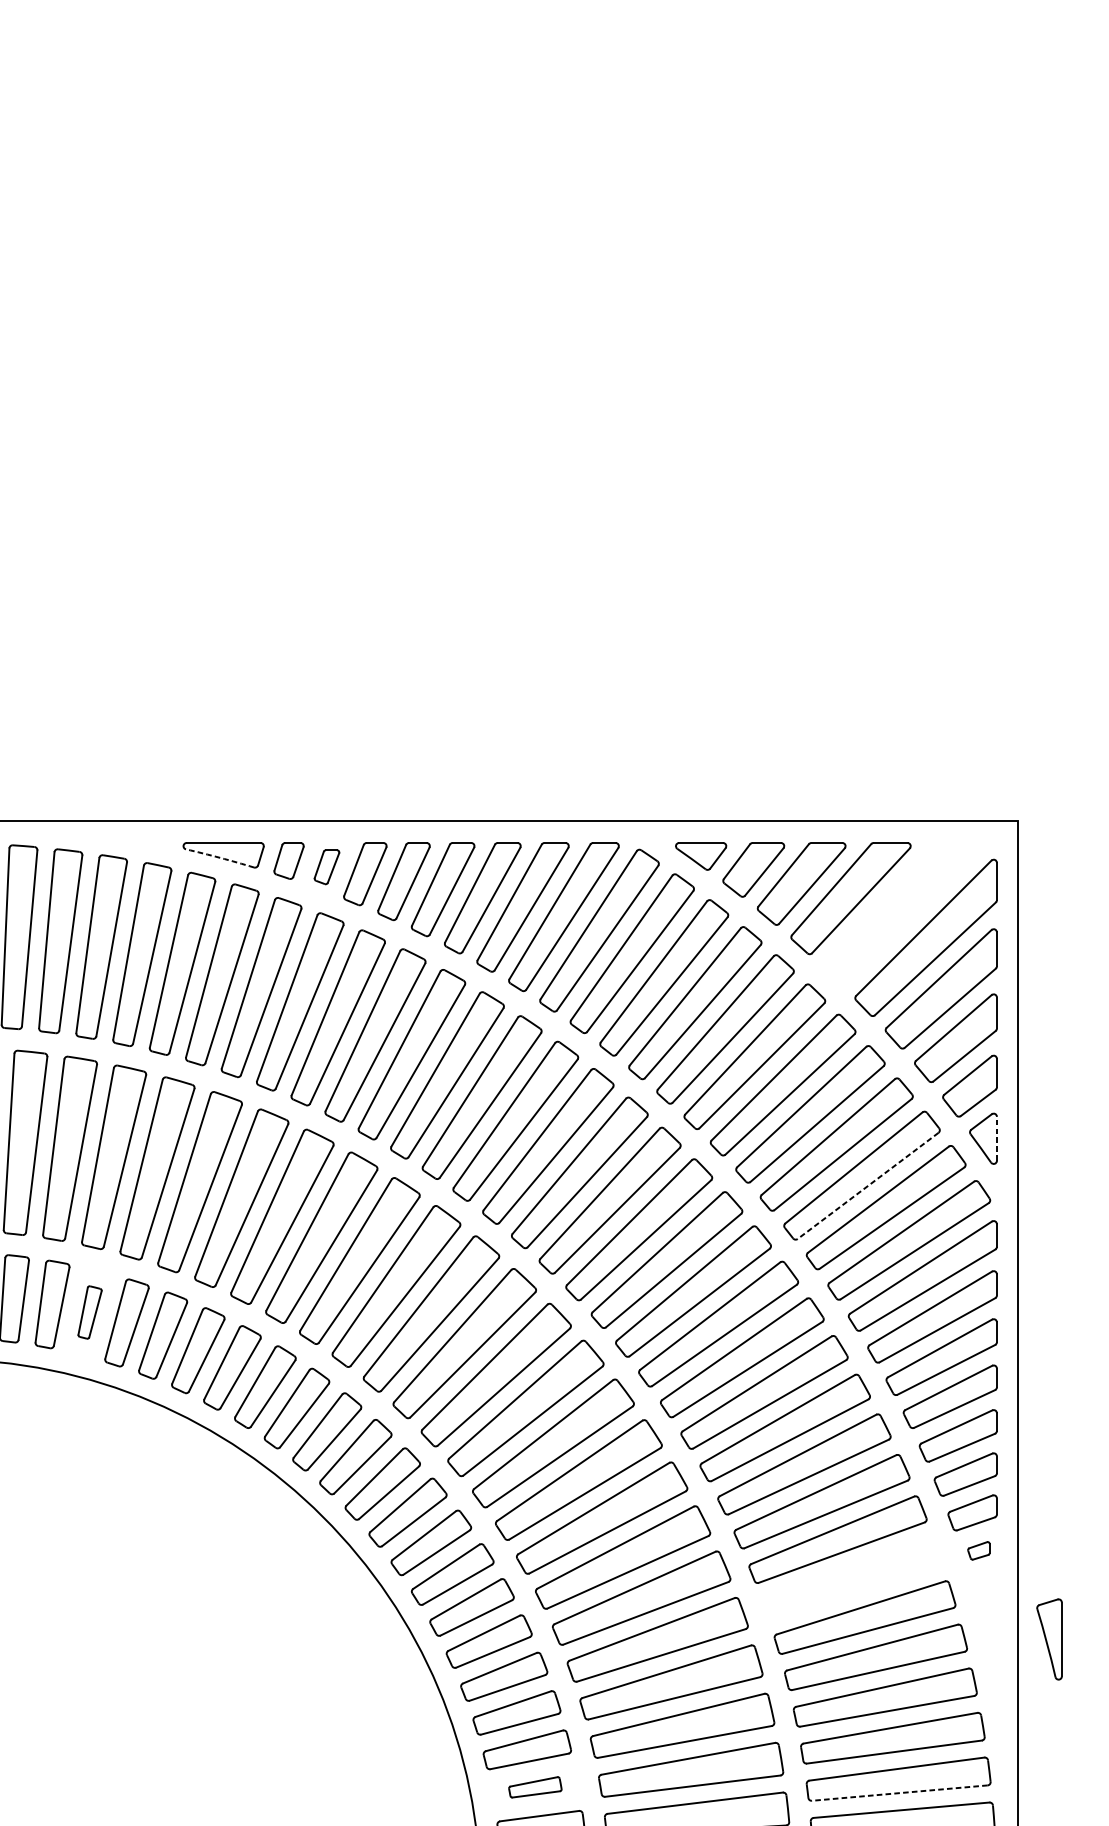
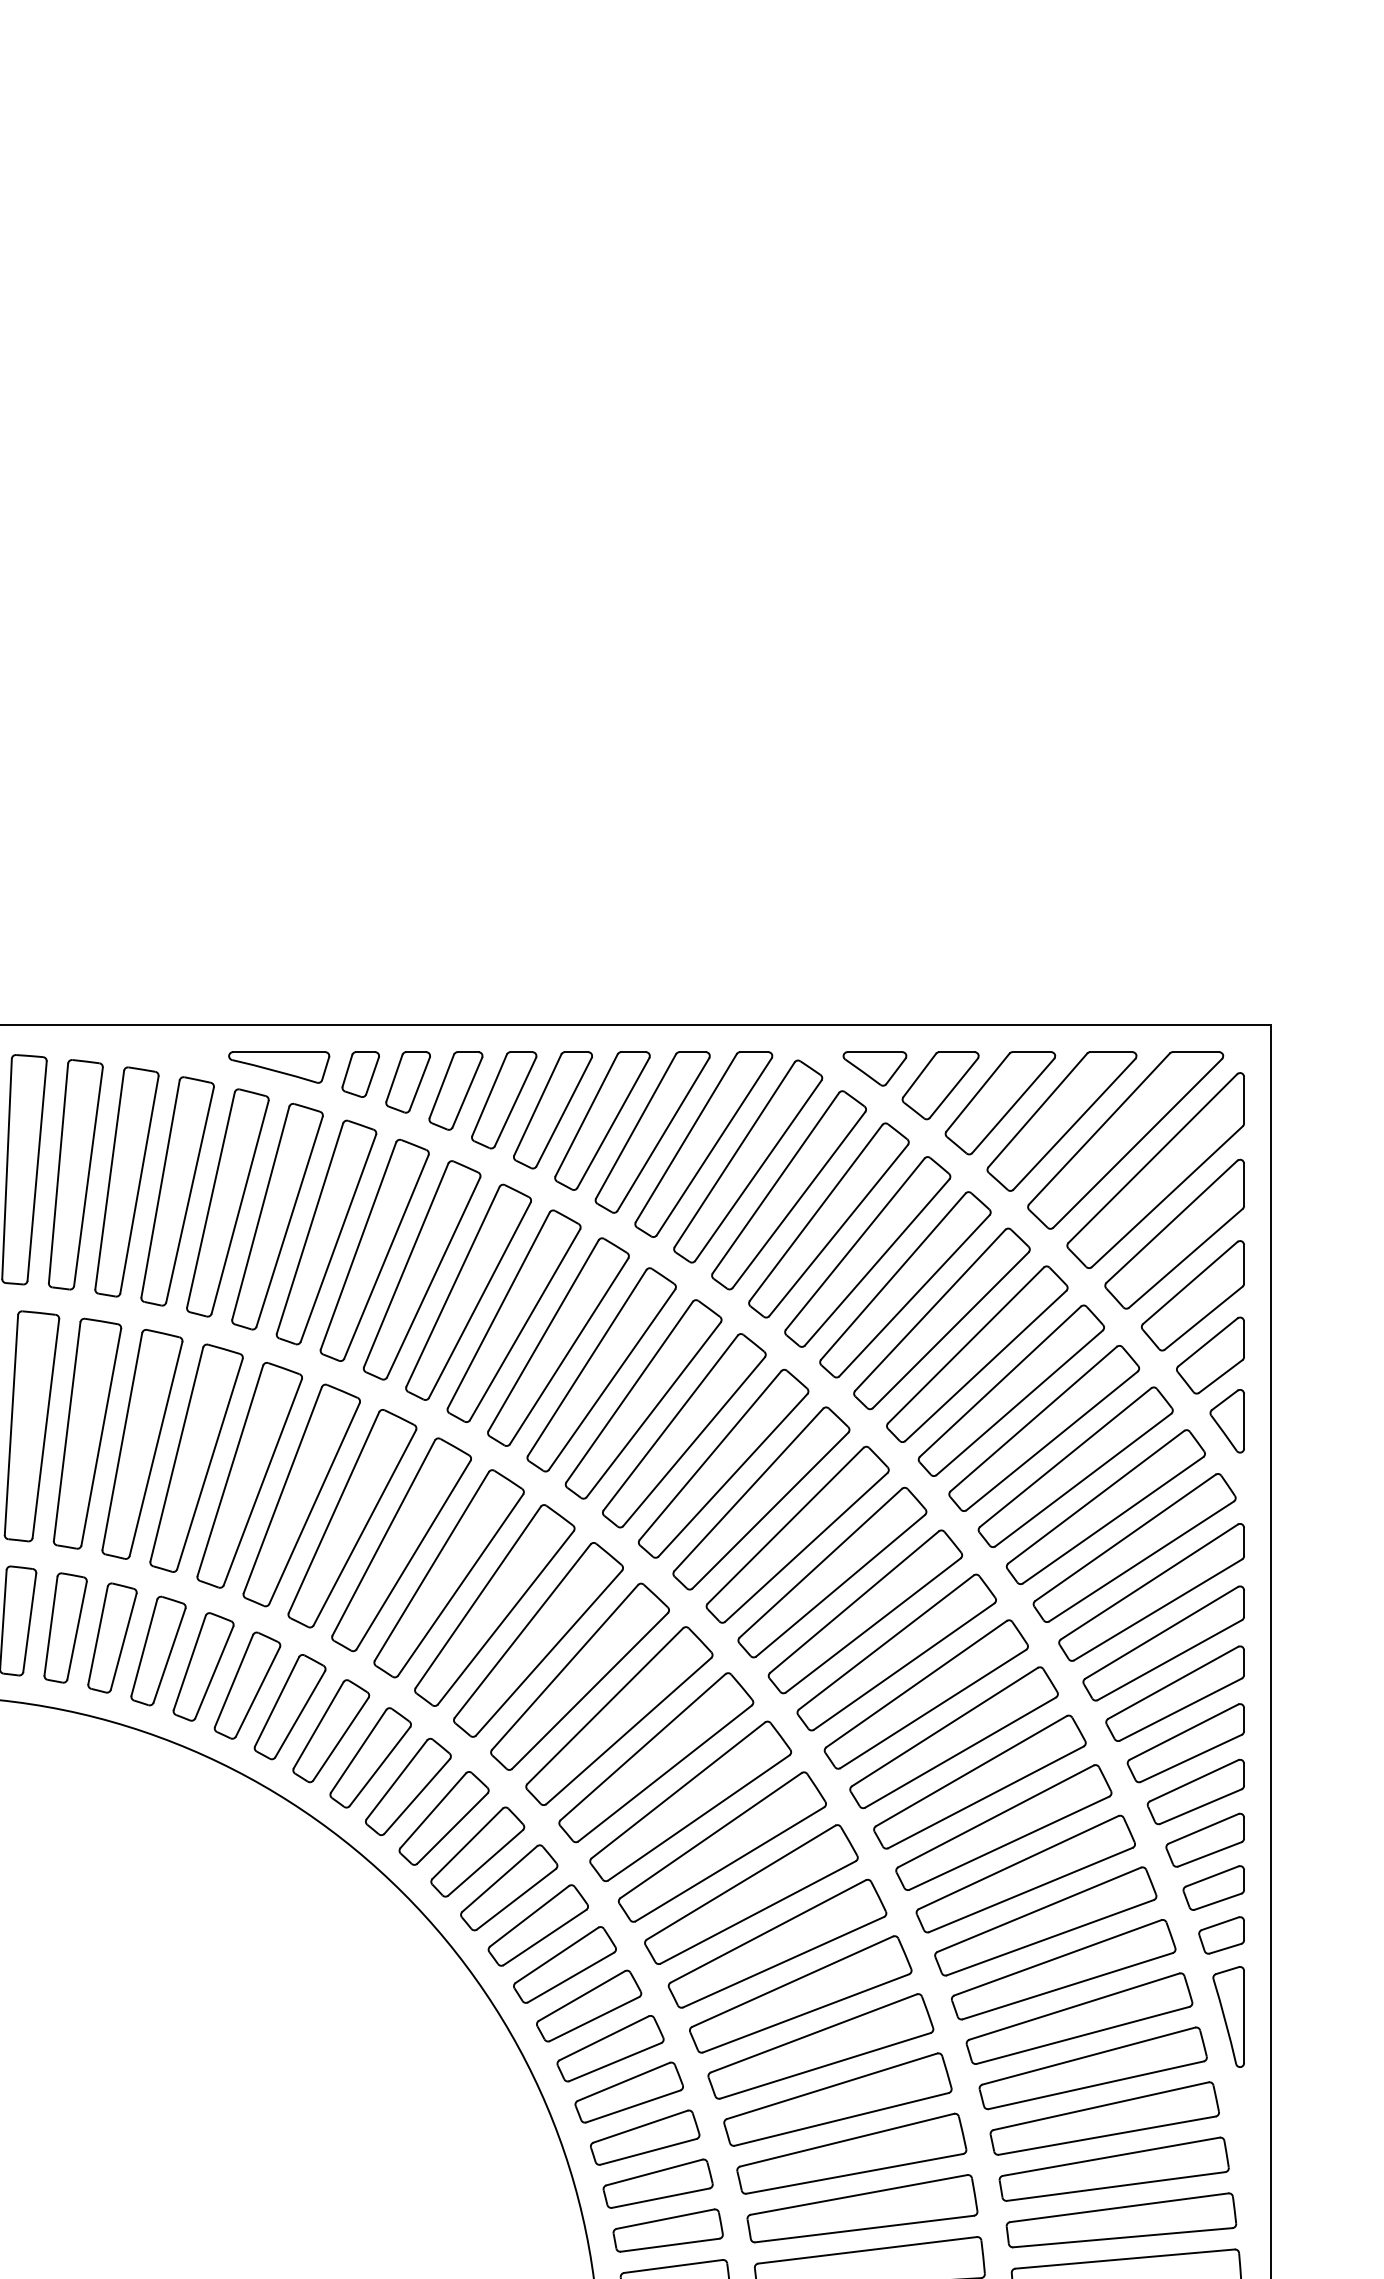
arc: (219, 857) -> (274, 1070), dashed -> solid
part: (326, 867) -> (407, 1082), size x1.43
part: (901, 913) -> (1125, 1140), added
line: (997, 1138) -> (1244, 1420), dashed -> solid
line: (867, 1186) -> (1082, 1480), dashed -> solid
part: (90, 1312) -> (112, 1637), size x1.67
part: (978, 1550) -> (1221, 1935), size x1.67
part: (852, 1578) -> (1063, 1969), added
part: (1049, 1639) -> (1228, 2016), moved
part: (534, 1787) -> (667, 2230), size x1.67
line: (899, 1792) -> (1122, 2237), dashed -> solid

